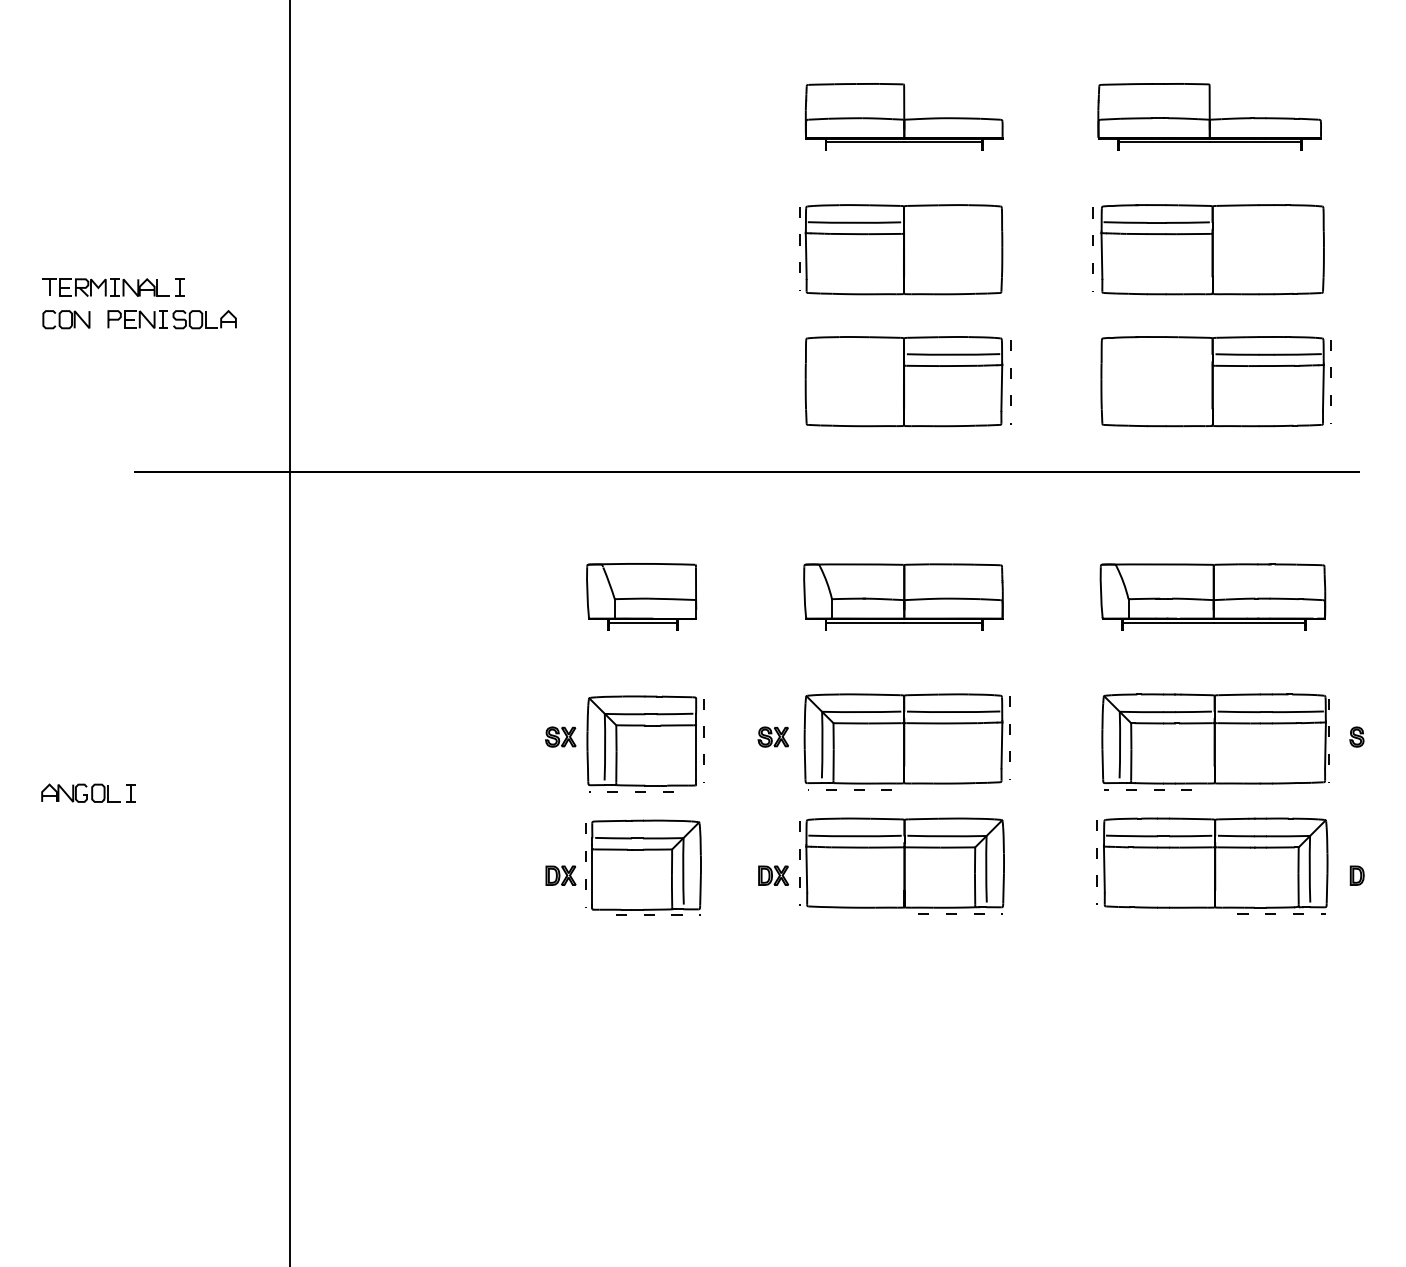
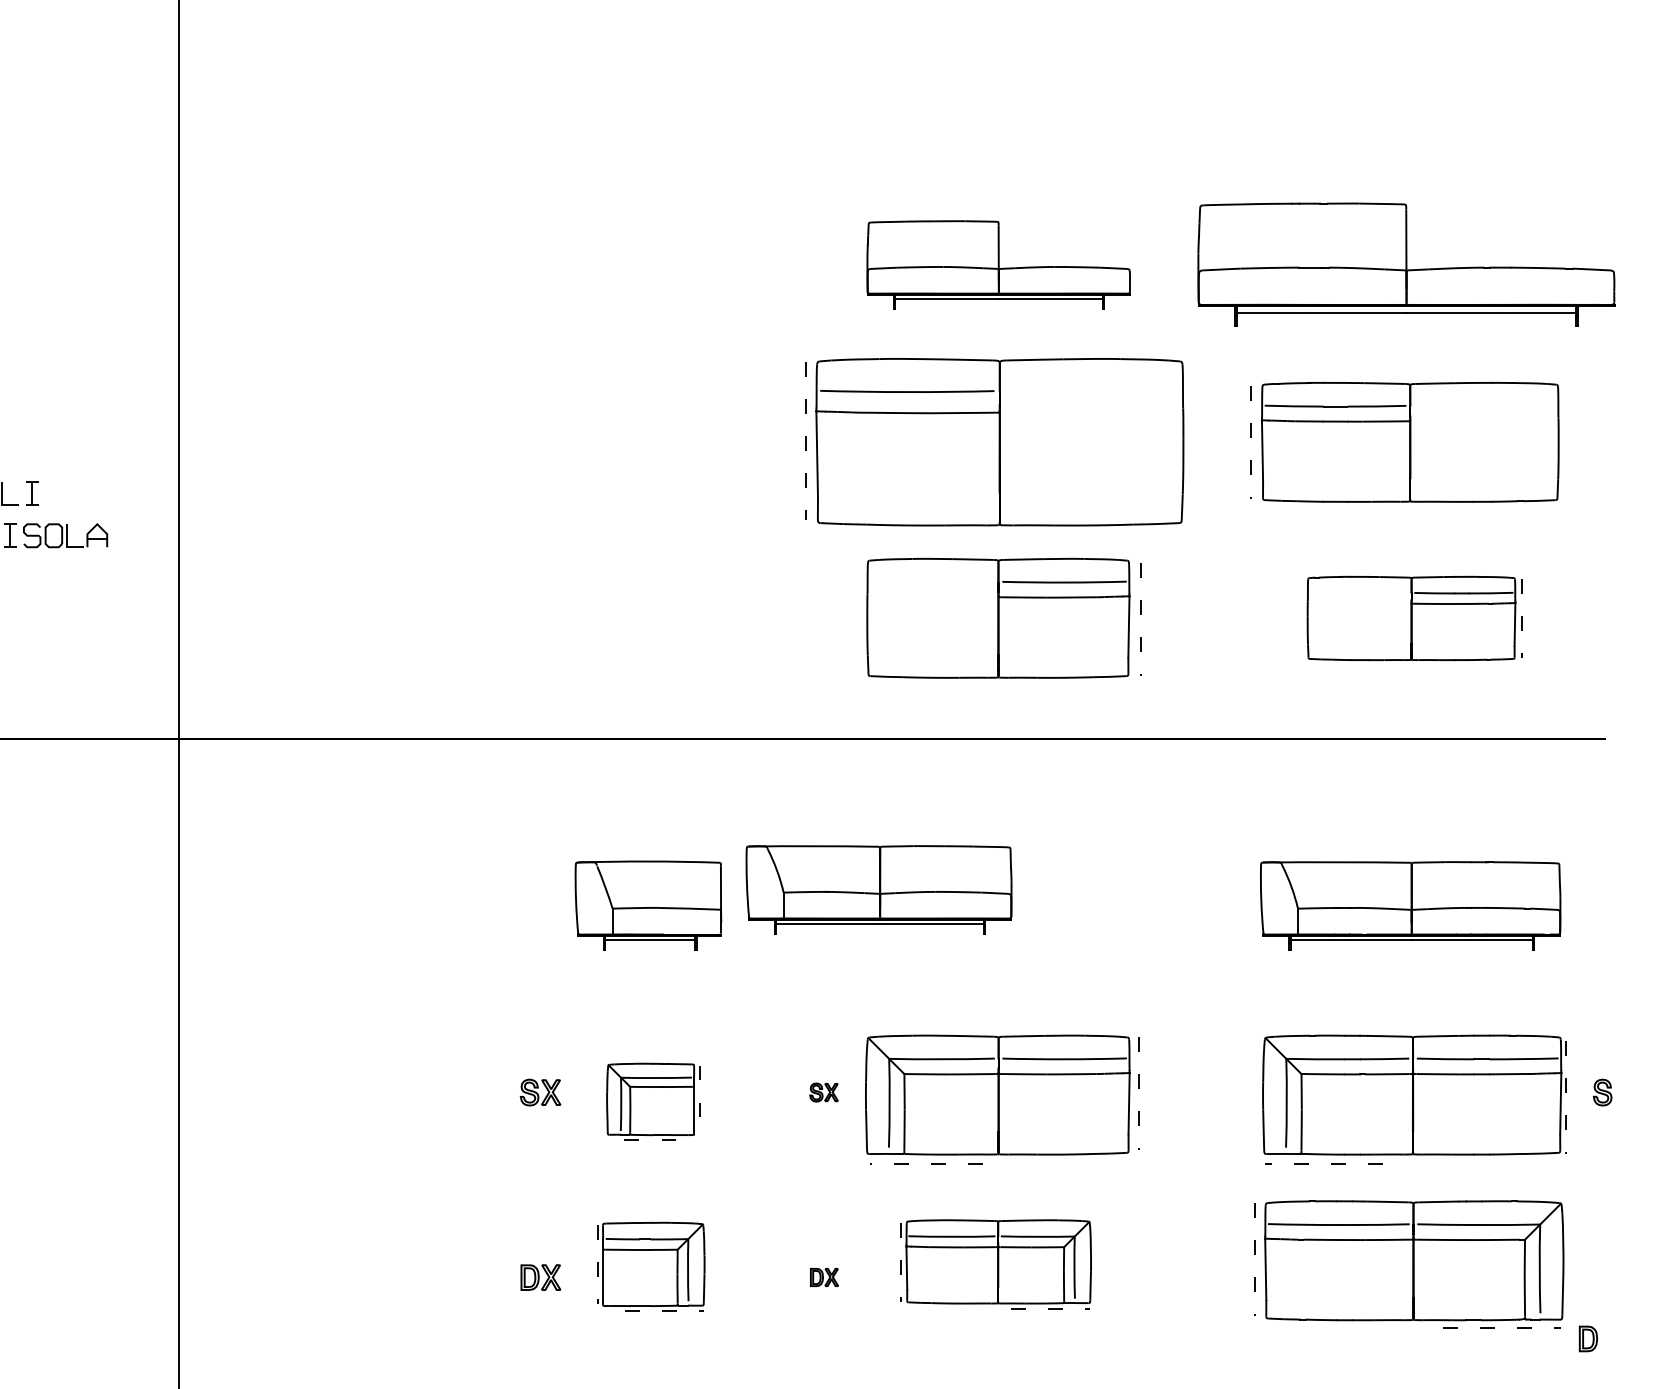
part: (1209, 116) -> (1406, 264), size x1.4
part: (901, 249) -> (995, 442), size x1.4
part: (1215, 381) -> (1414, 618), size x0.7
part: (903, 596) -> (879, 889), moved
part: (772, 736) -> (823, 1091), size x0.7
part: (645, 743) -> (653, 1101), size x0.6
part: (901, 865) -> (995, 1263), size x0.7
part: (643, 867) -> (650, 1266), size x0.7
part: (773, 875) -> (824, 1277), size x0.7
part: (1356, 875) -> (1587, 1338), moved

